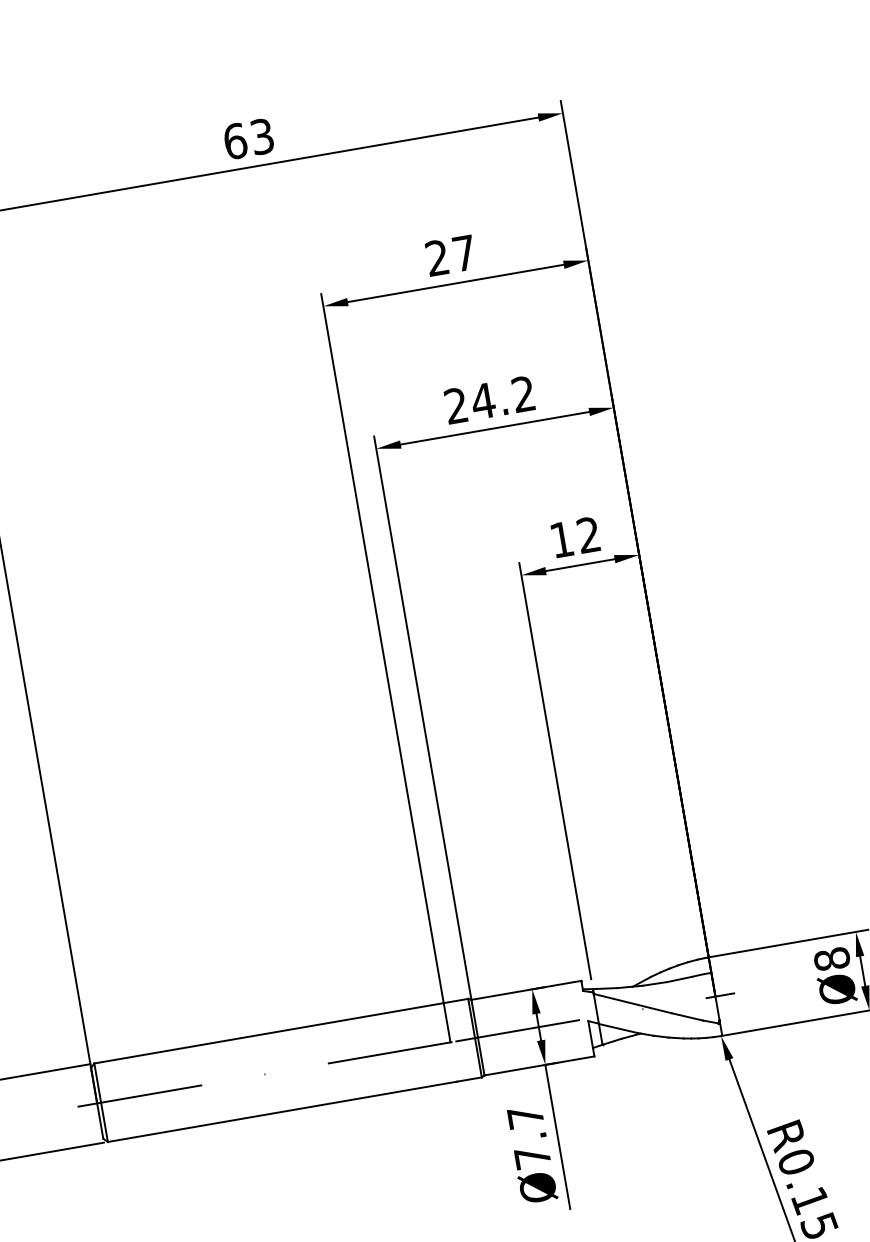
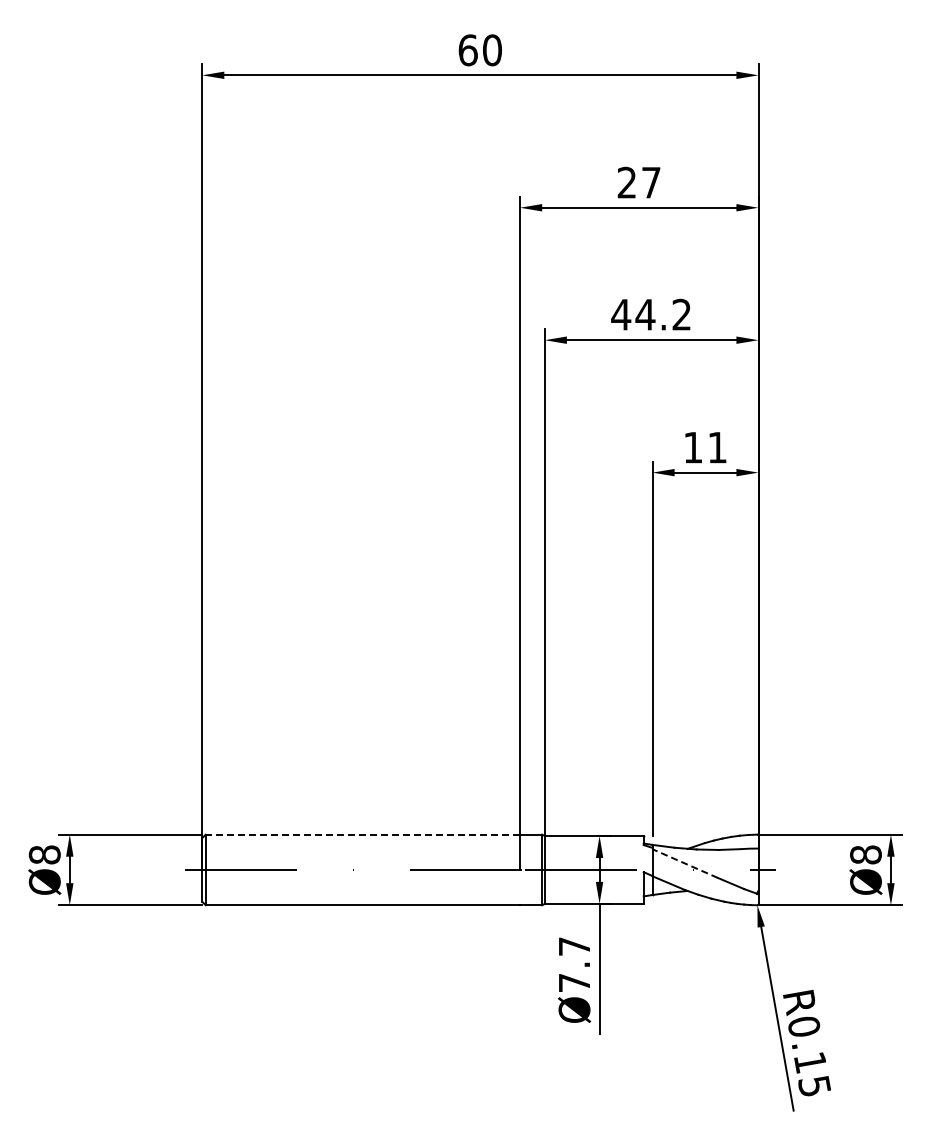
text: (262, 136) -> (492, 50), 63 -> 60
text: (456, 405) -> (621, 314), 24.2 -> 44.2
text: (588, 534) -> (717, 447), 12 -> 11
line: (633, 1003) -> (685, 863), solid -> dashed
line: (268, 1033) -> (362, 834), solid -> dashed

